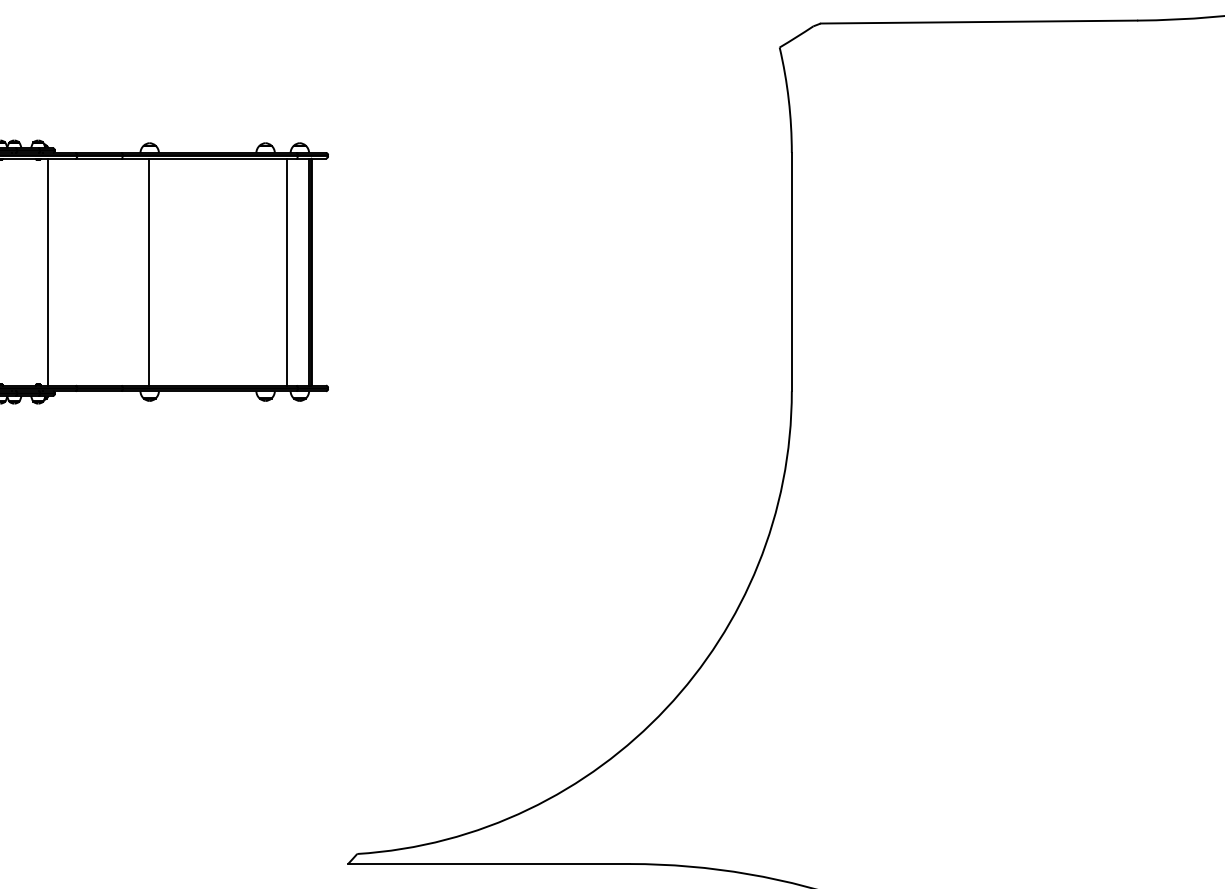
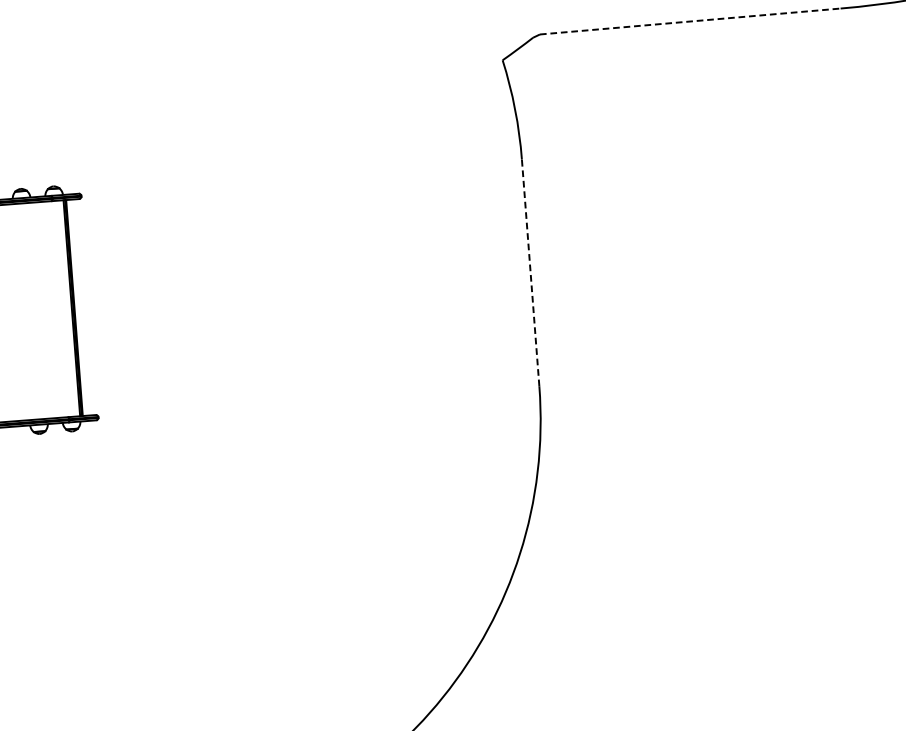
line: (979, 22) -> (690, 21), solid -> dashed
line: (287, 271) -> (51, 309), removed
line: (791, 271) -> (530, 272), solid -> dashed

